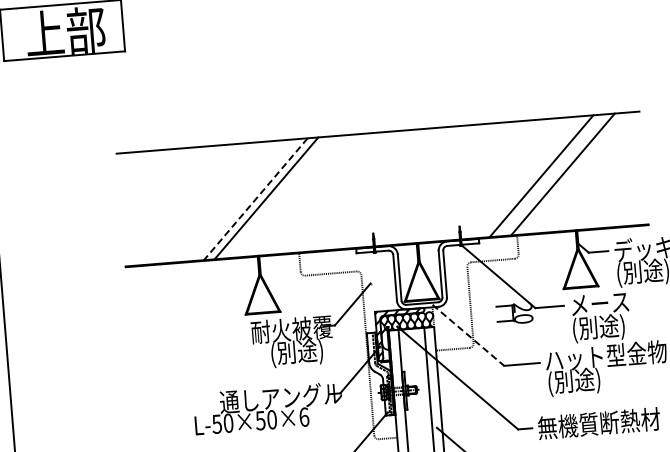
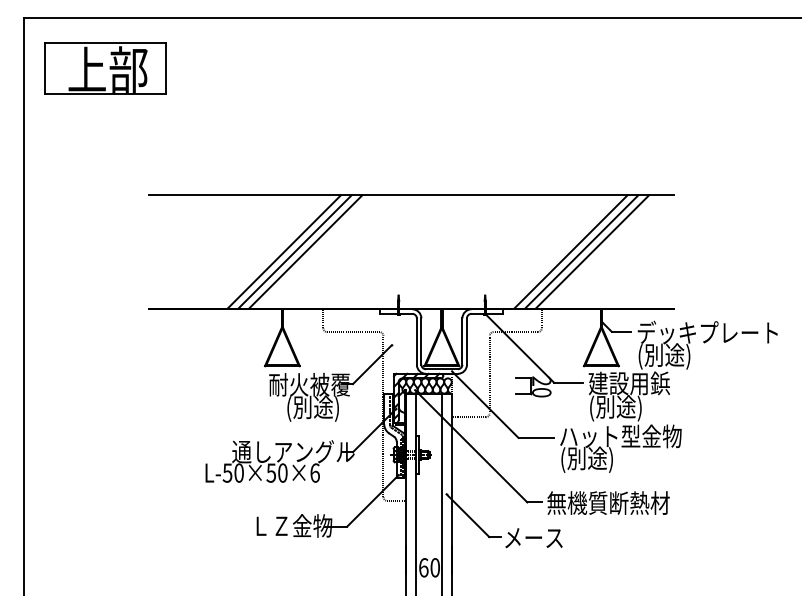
line: (552, 174) -> (581, 251), added
line: (276, 197) -> (305, 251), added
line: (255, 199) -> (283, 252), dashed -> solid
text: (609, 302) -> (628, 383), メース -> 建設用鋲
line: (468, 336) -> (485, 405), dashed -> solid

